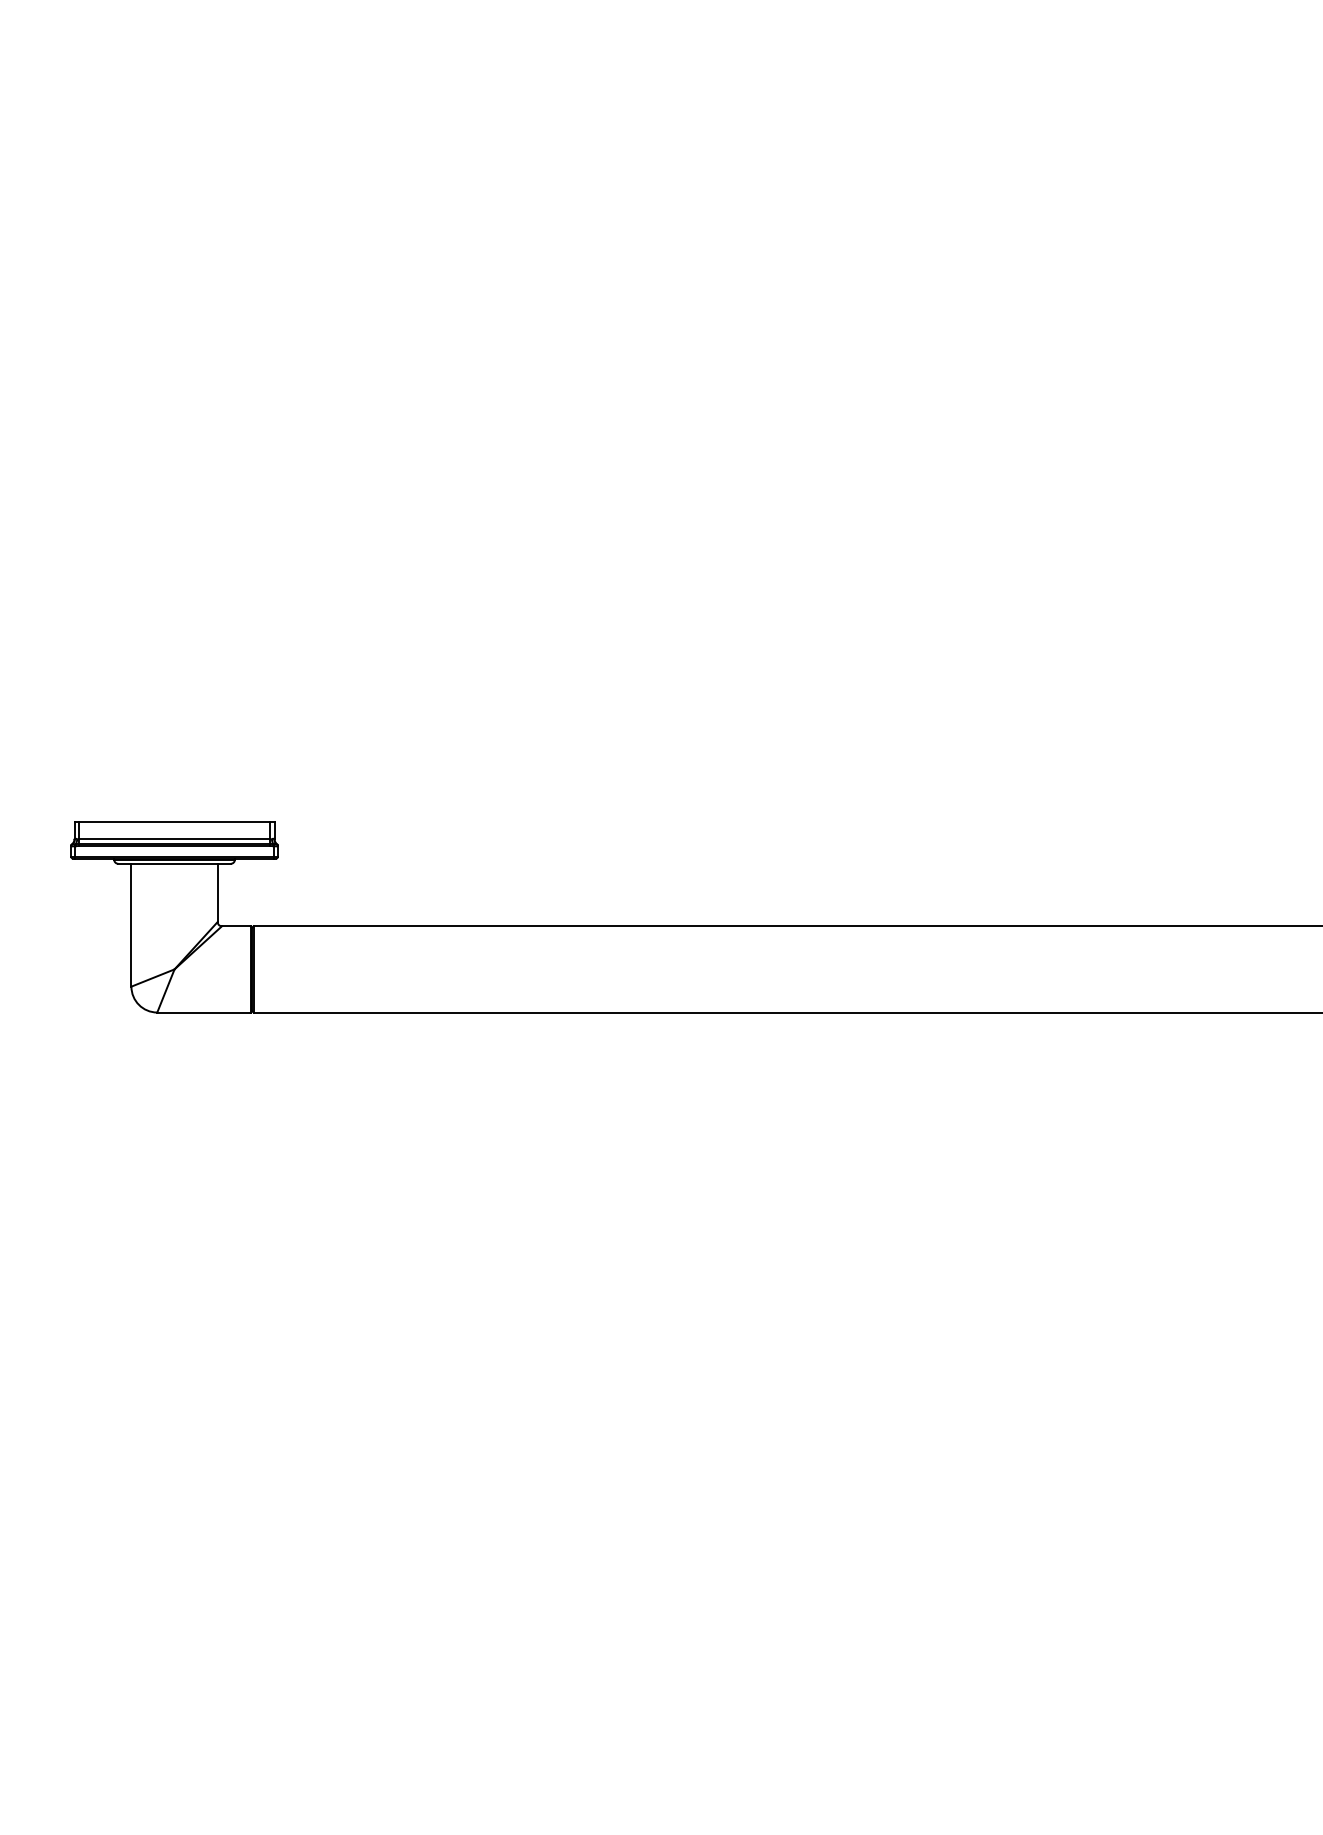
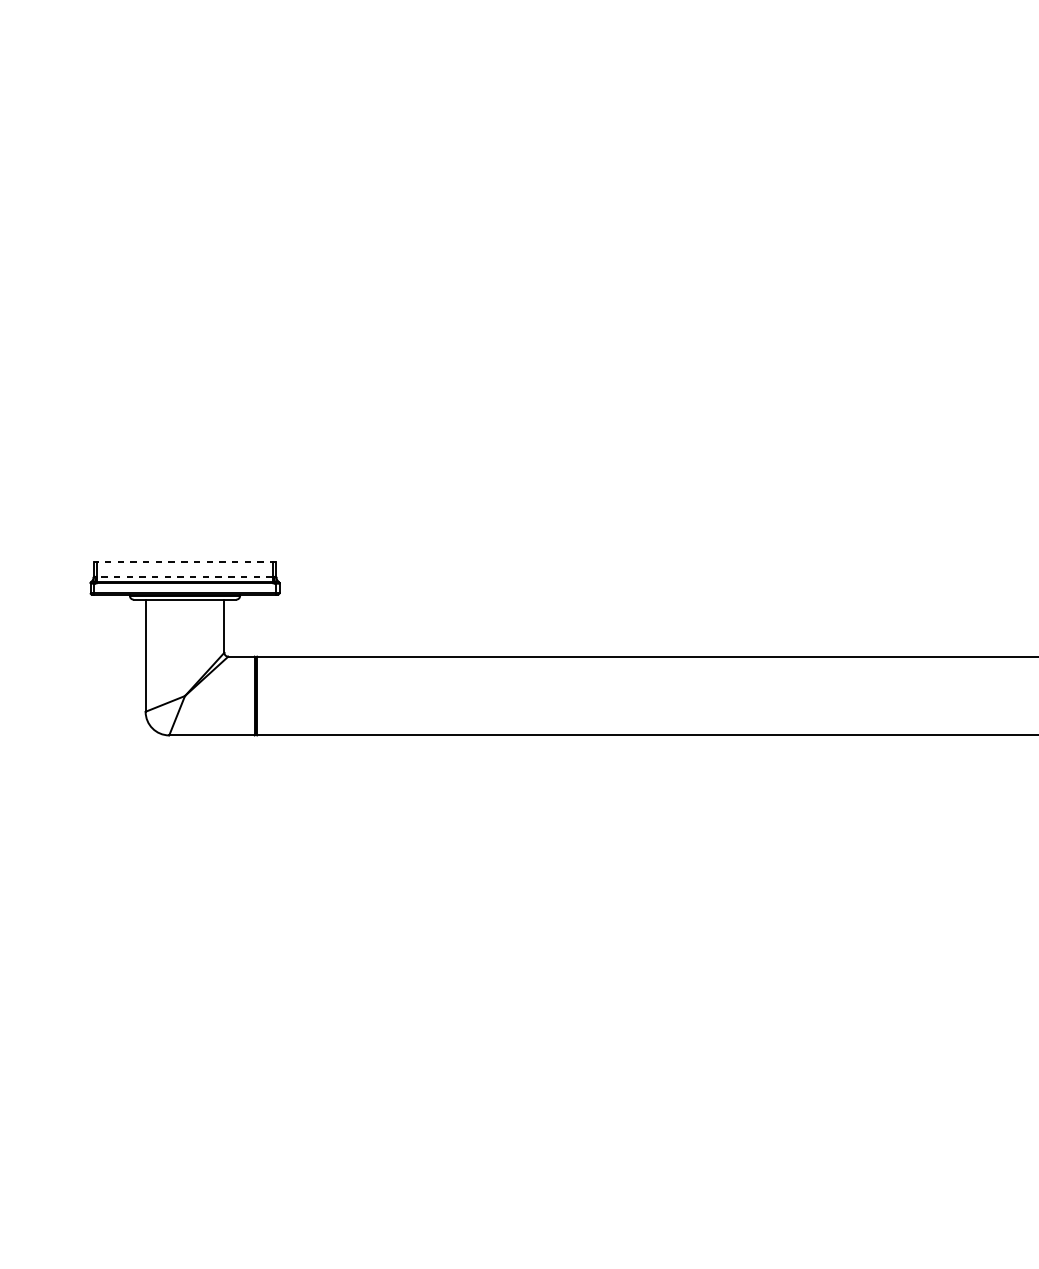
line: (174, 822) -> (184, 561), solid -> dashed
line: (174, 839) -> (184, 577), solid -> dashed

